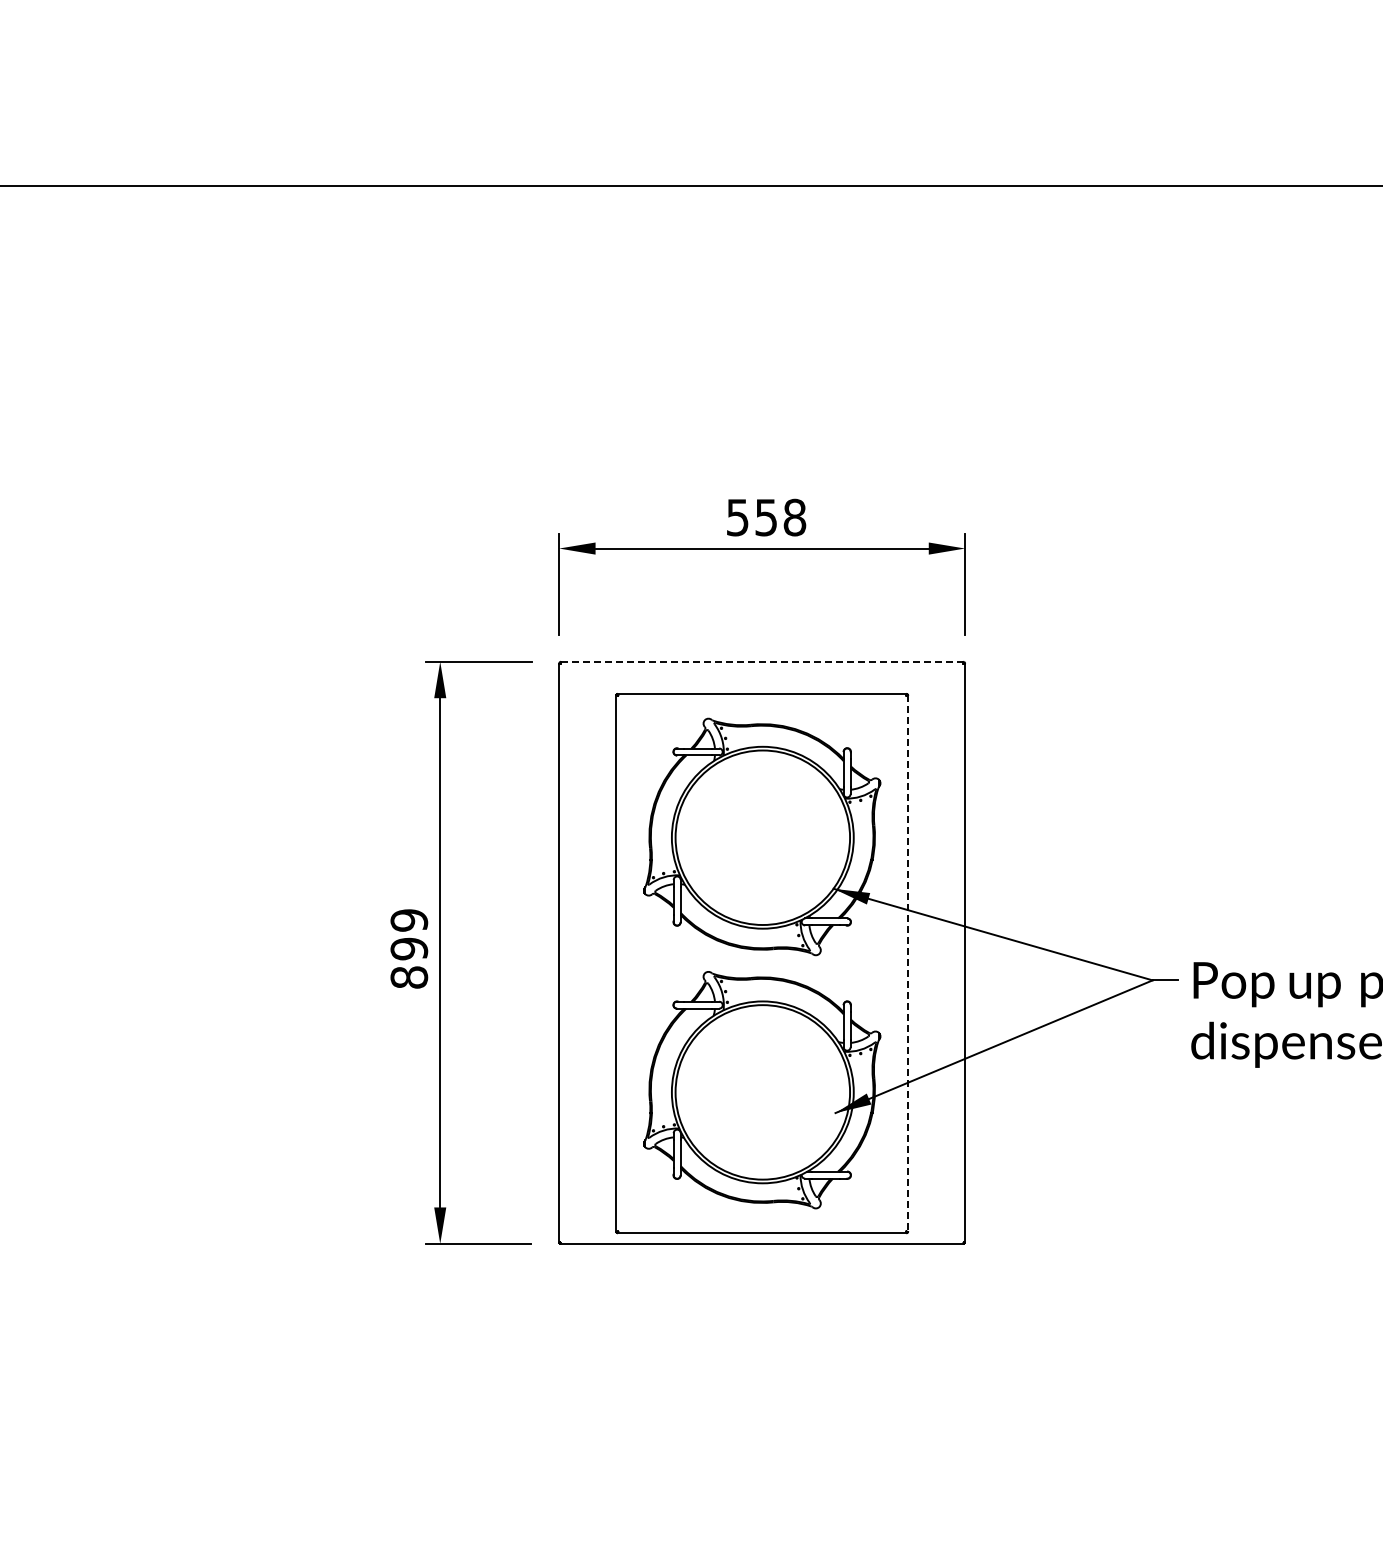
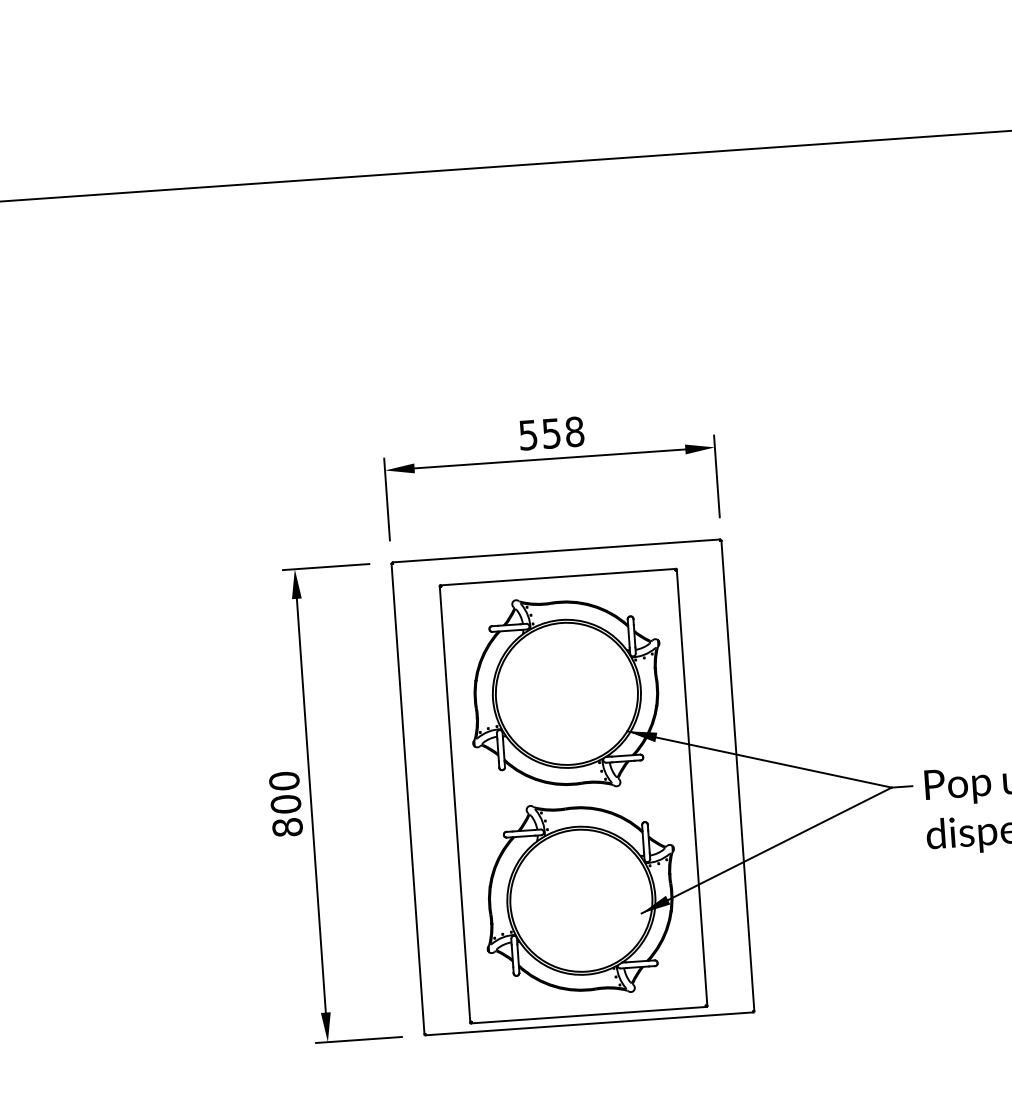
line: (762, 661) -> (556, 550), dashed -> solid
text: (409, 934) -> (285, 792), 899 -> 800
line: (908, 963) -> (692, 787), dashed -> solid

